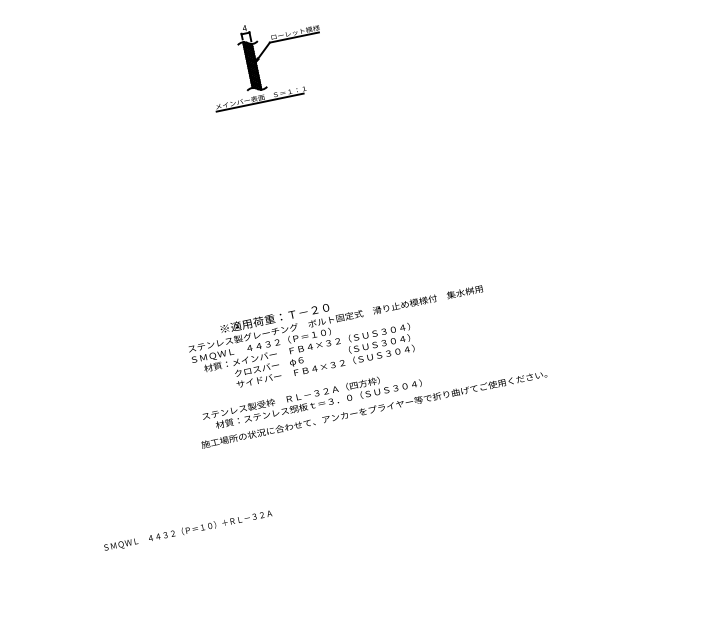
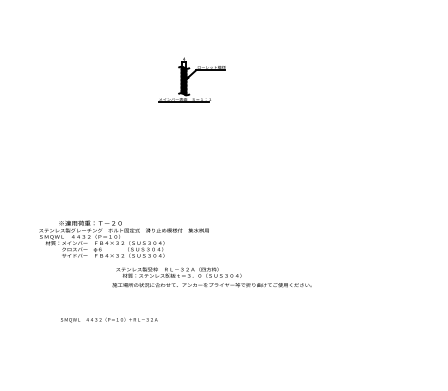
text: (337, 332) -> (123, 238), moved
text: (188, 529) -> (109, 319), moved

